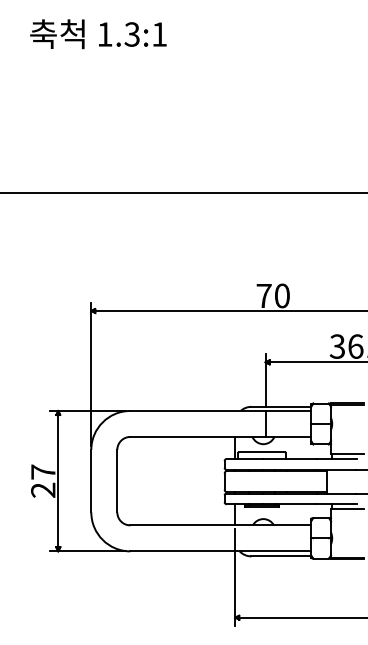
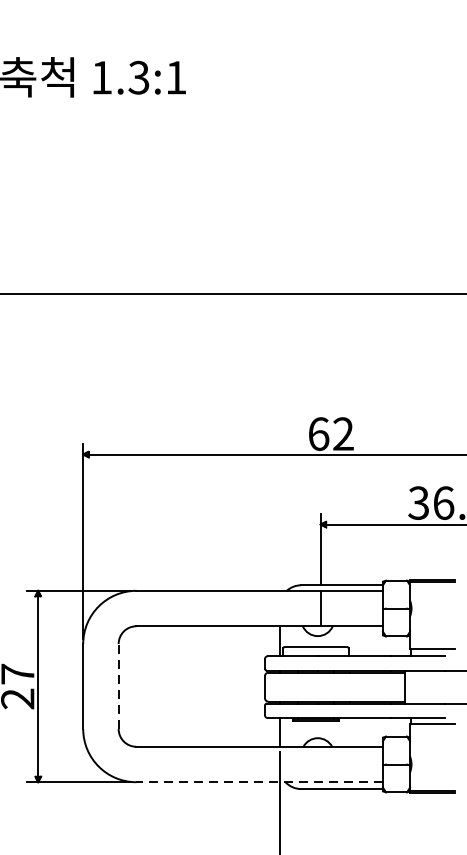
text: (272, 295) -> (330, 433), 70 -> 62
line: (117, 480) -> (118, 685), solid -> dashed
line: (220, 551) -> (259, 782), solid -> dashed

